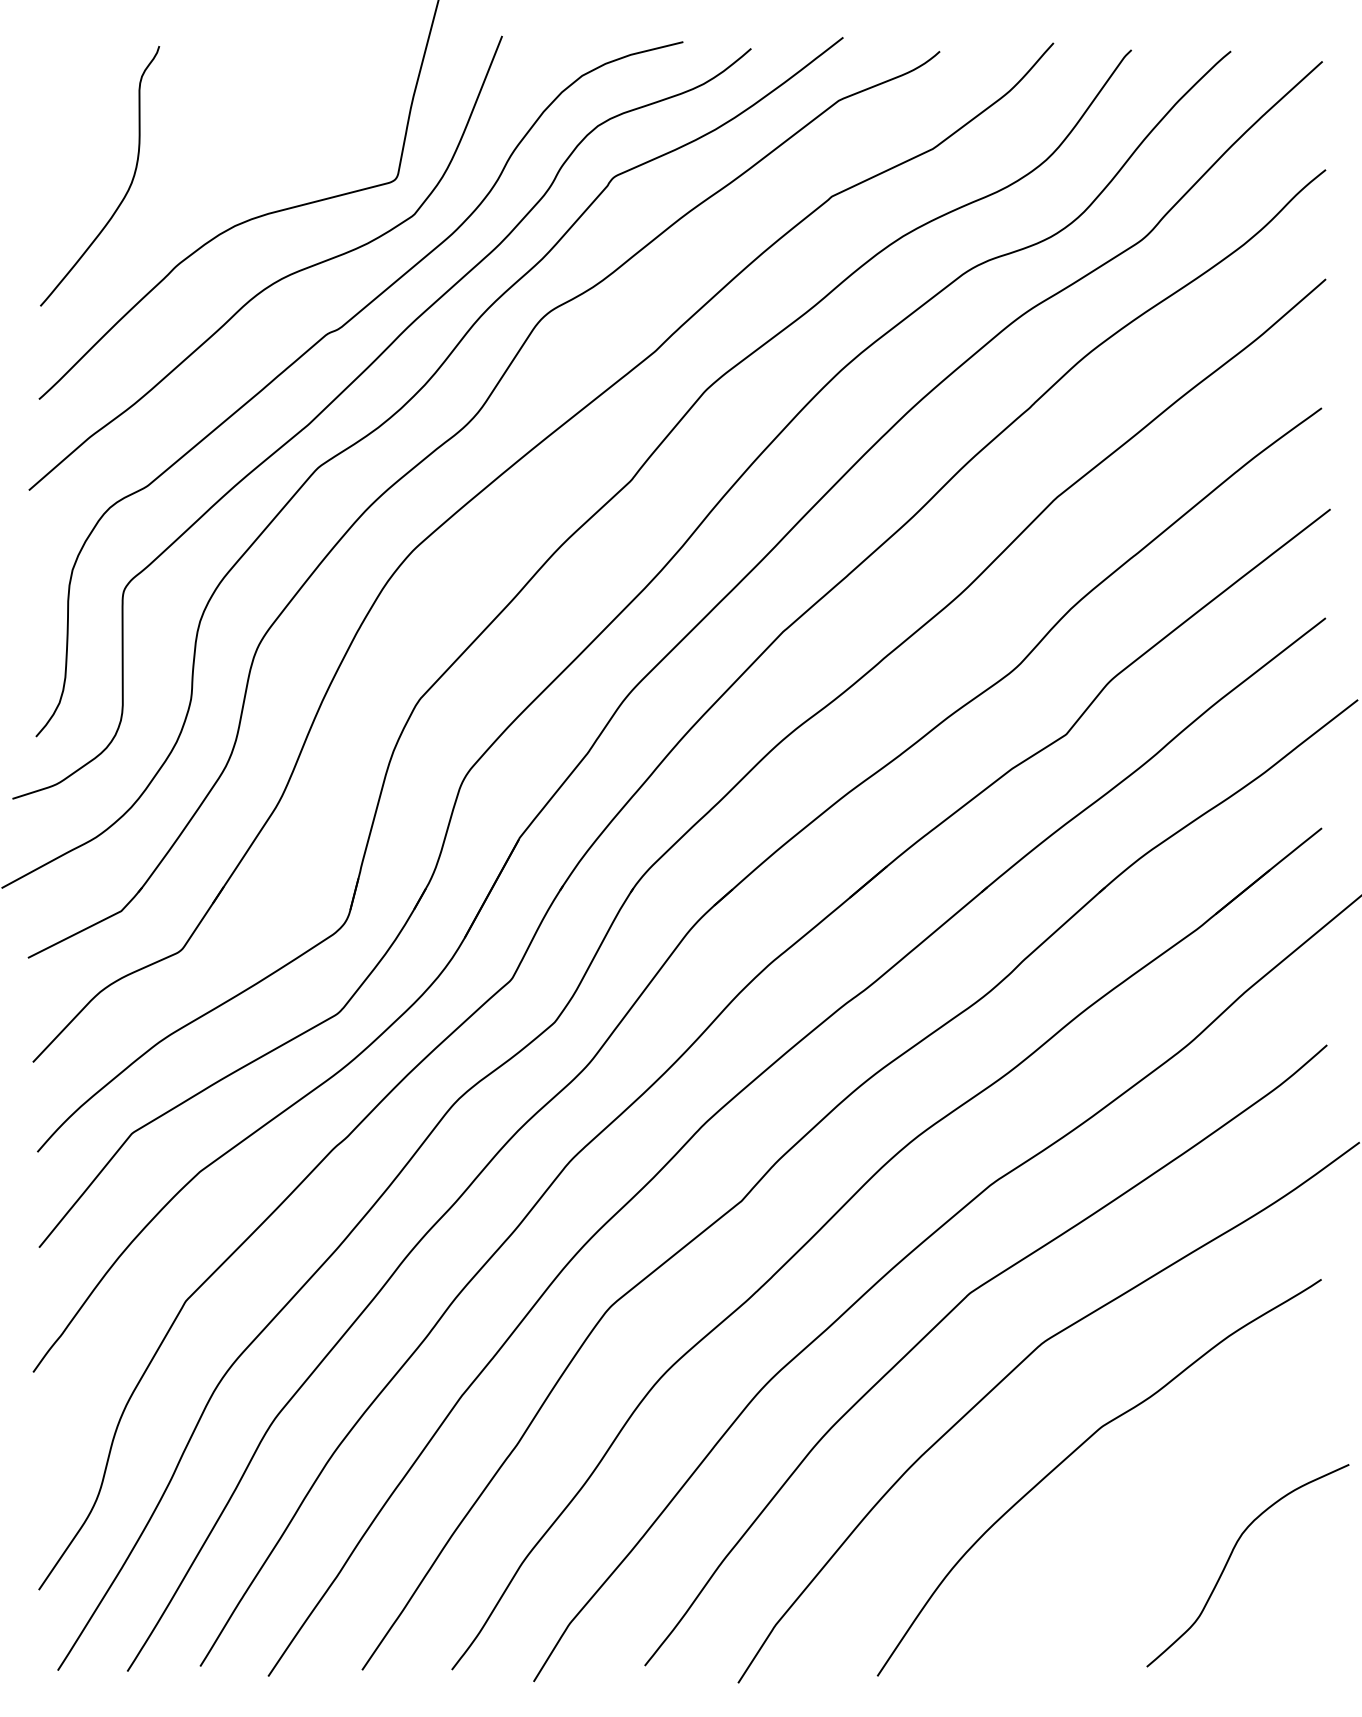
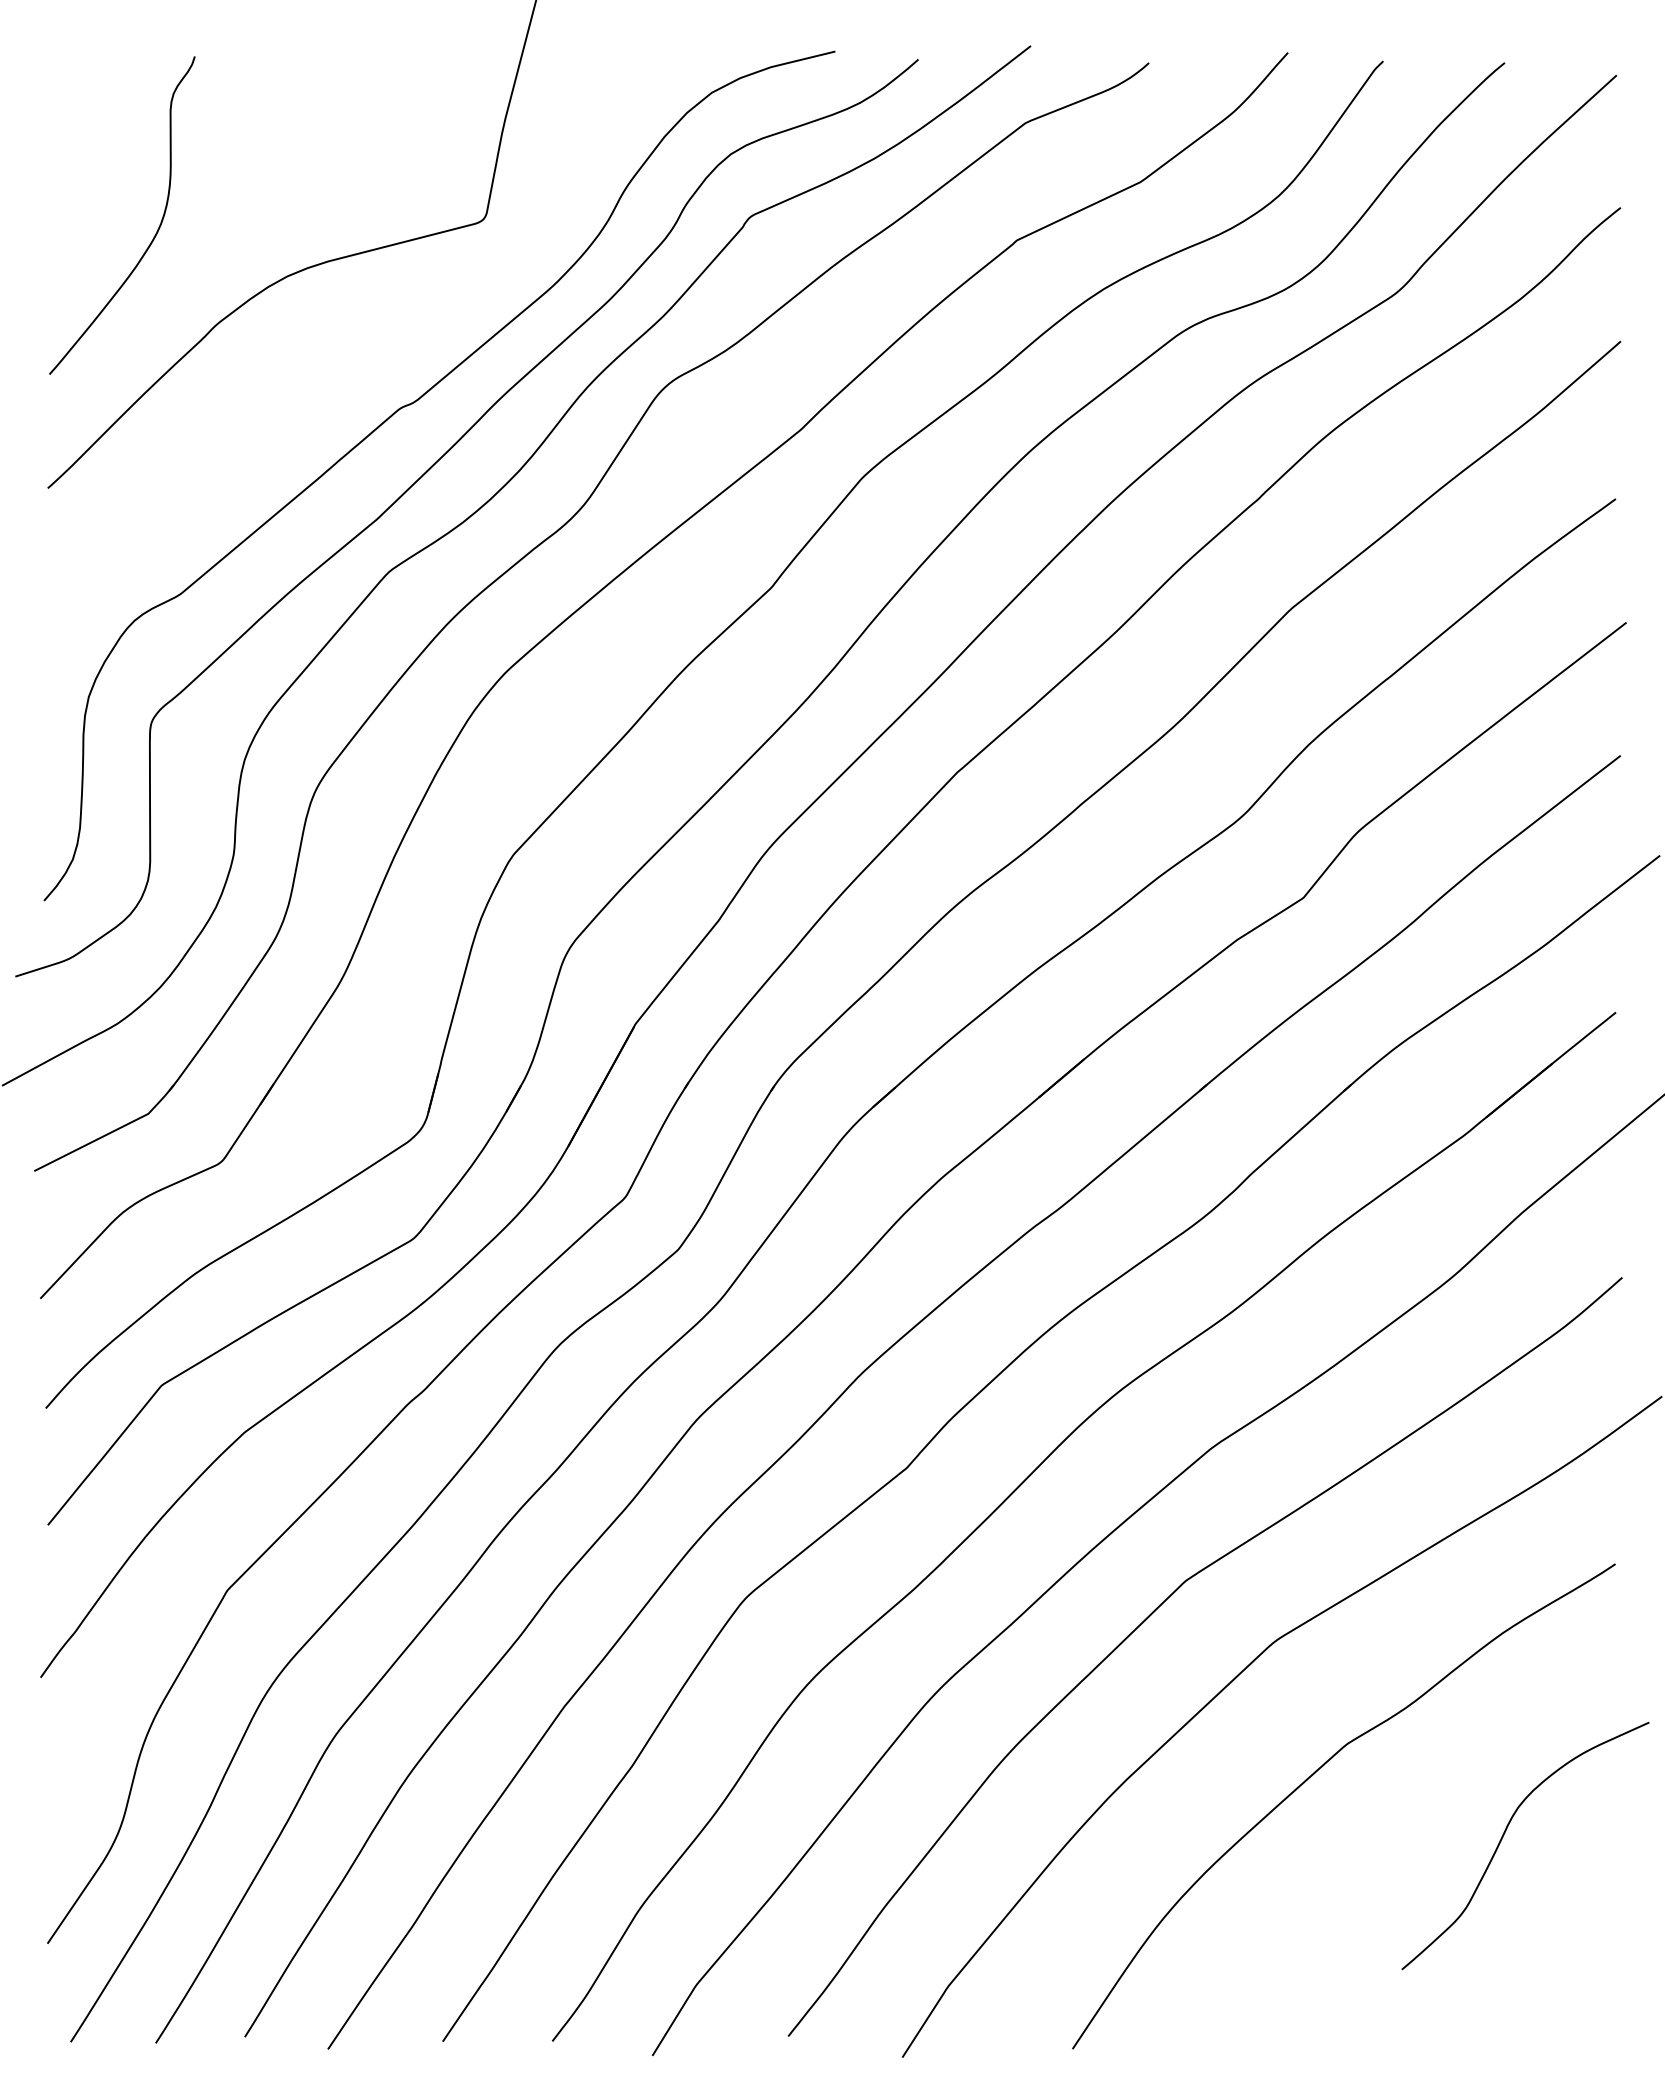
curve: (277, 280) -> (339, 342), removed
curve: (1230, 1557) -> (1504, 1835), moved

